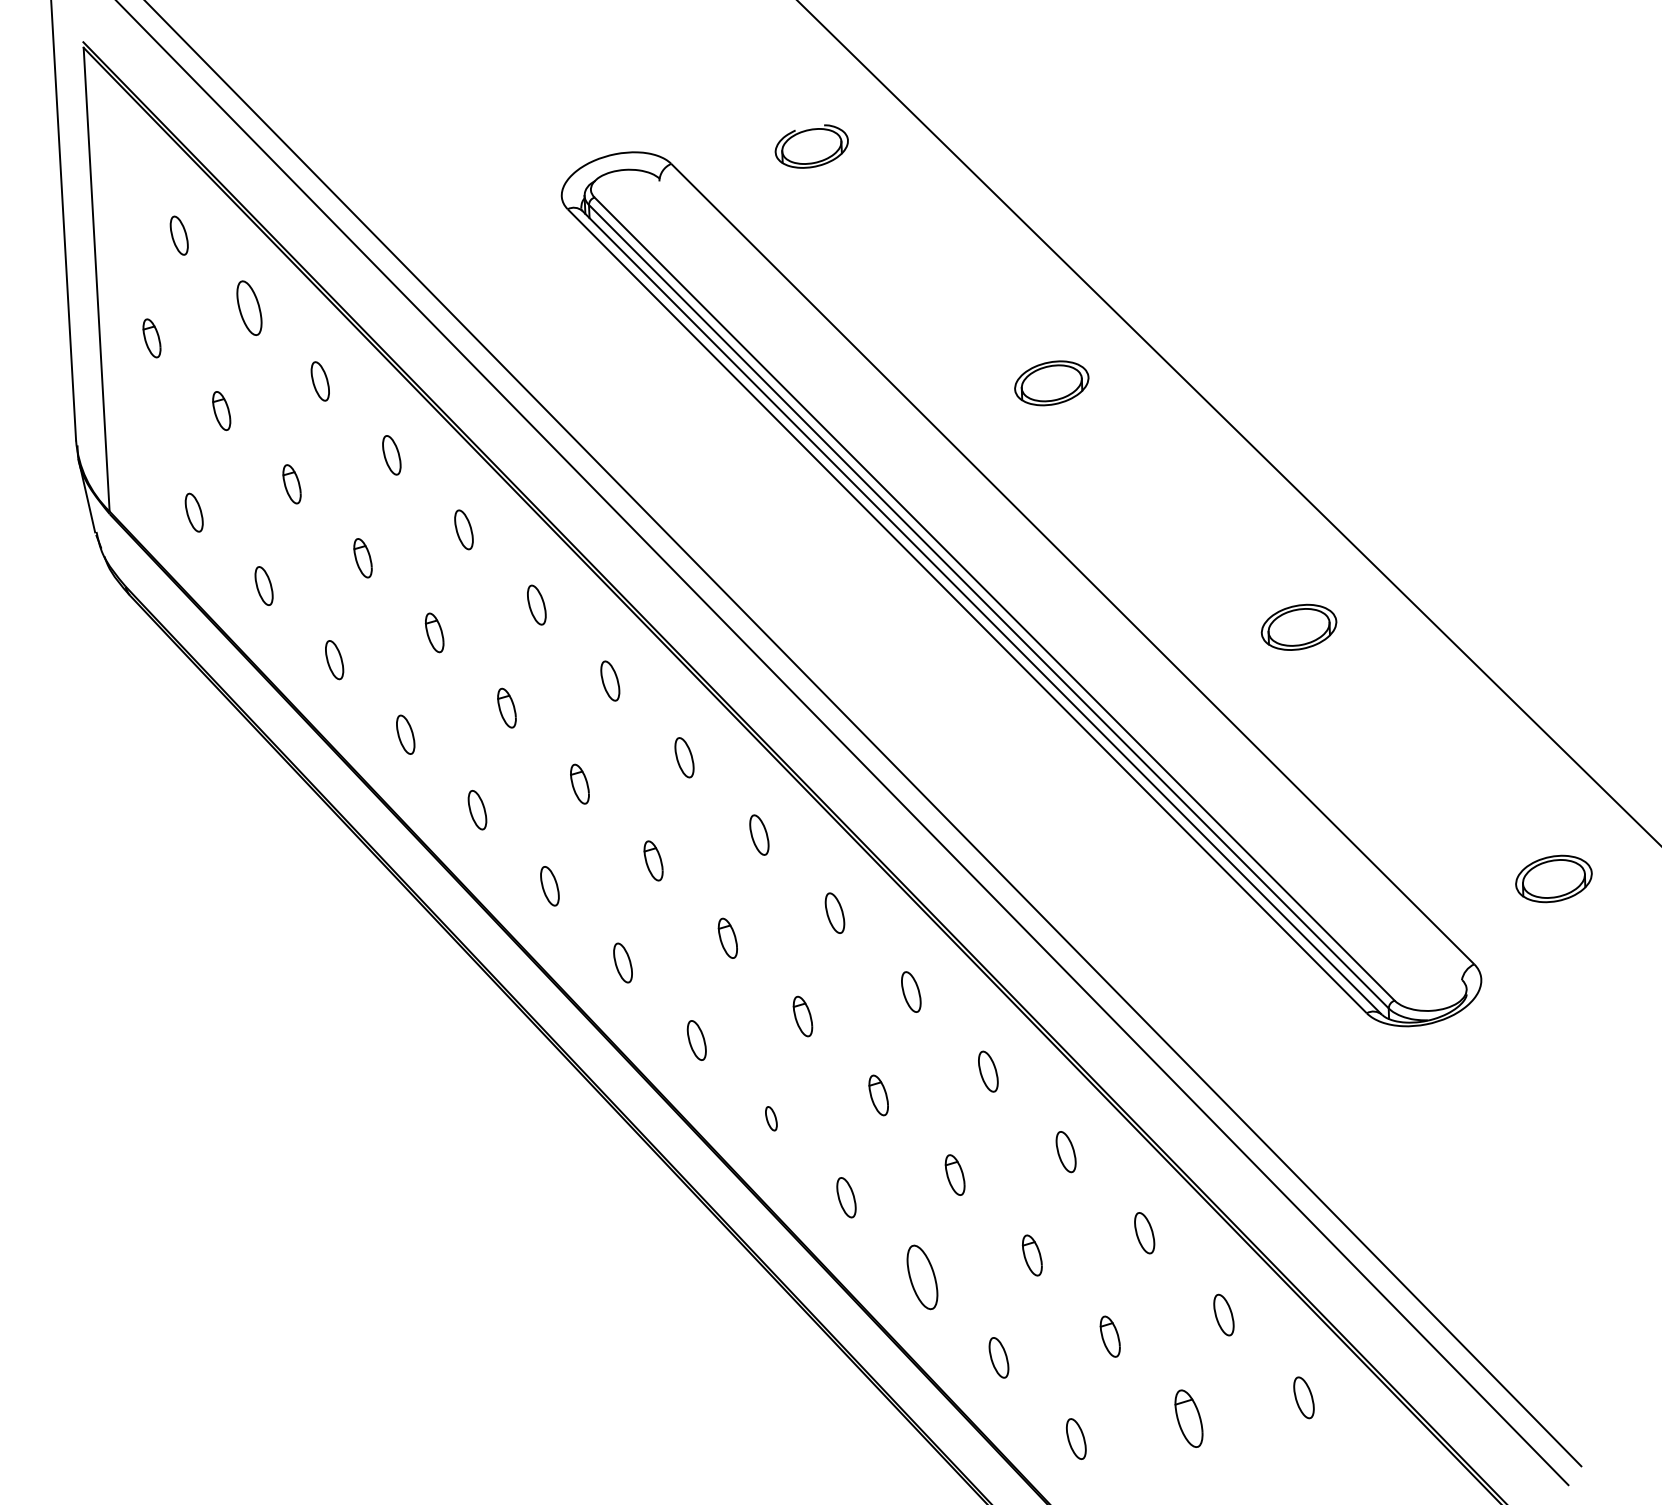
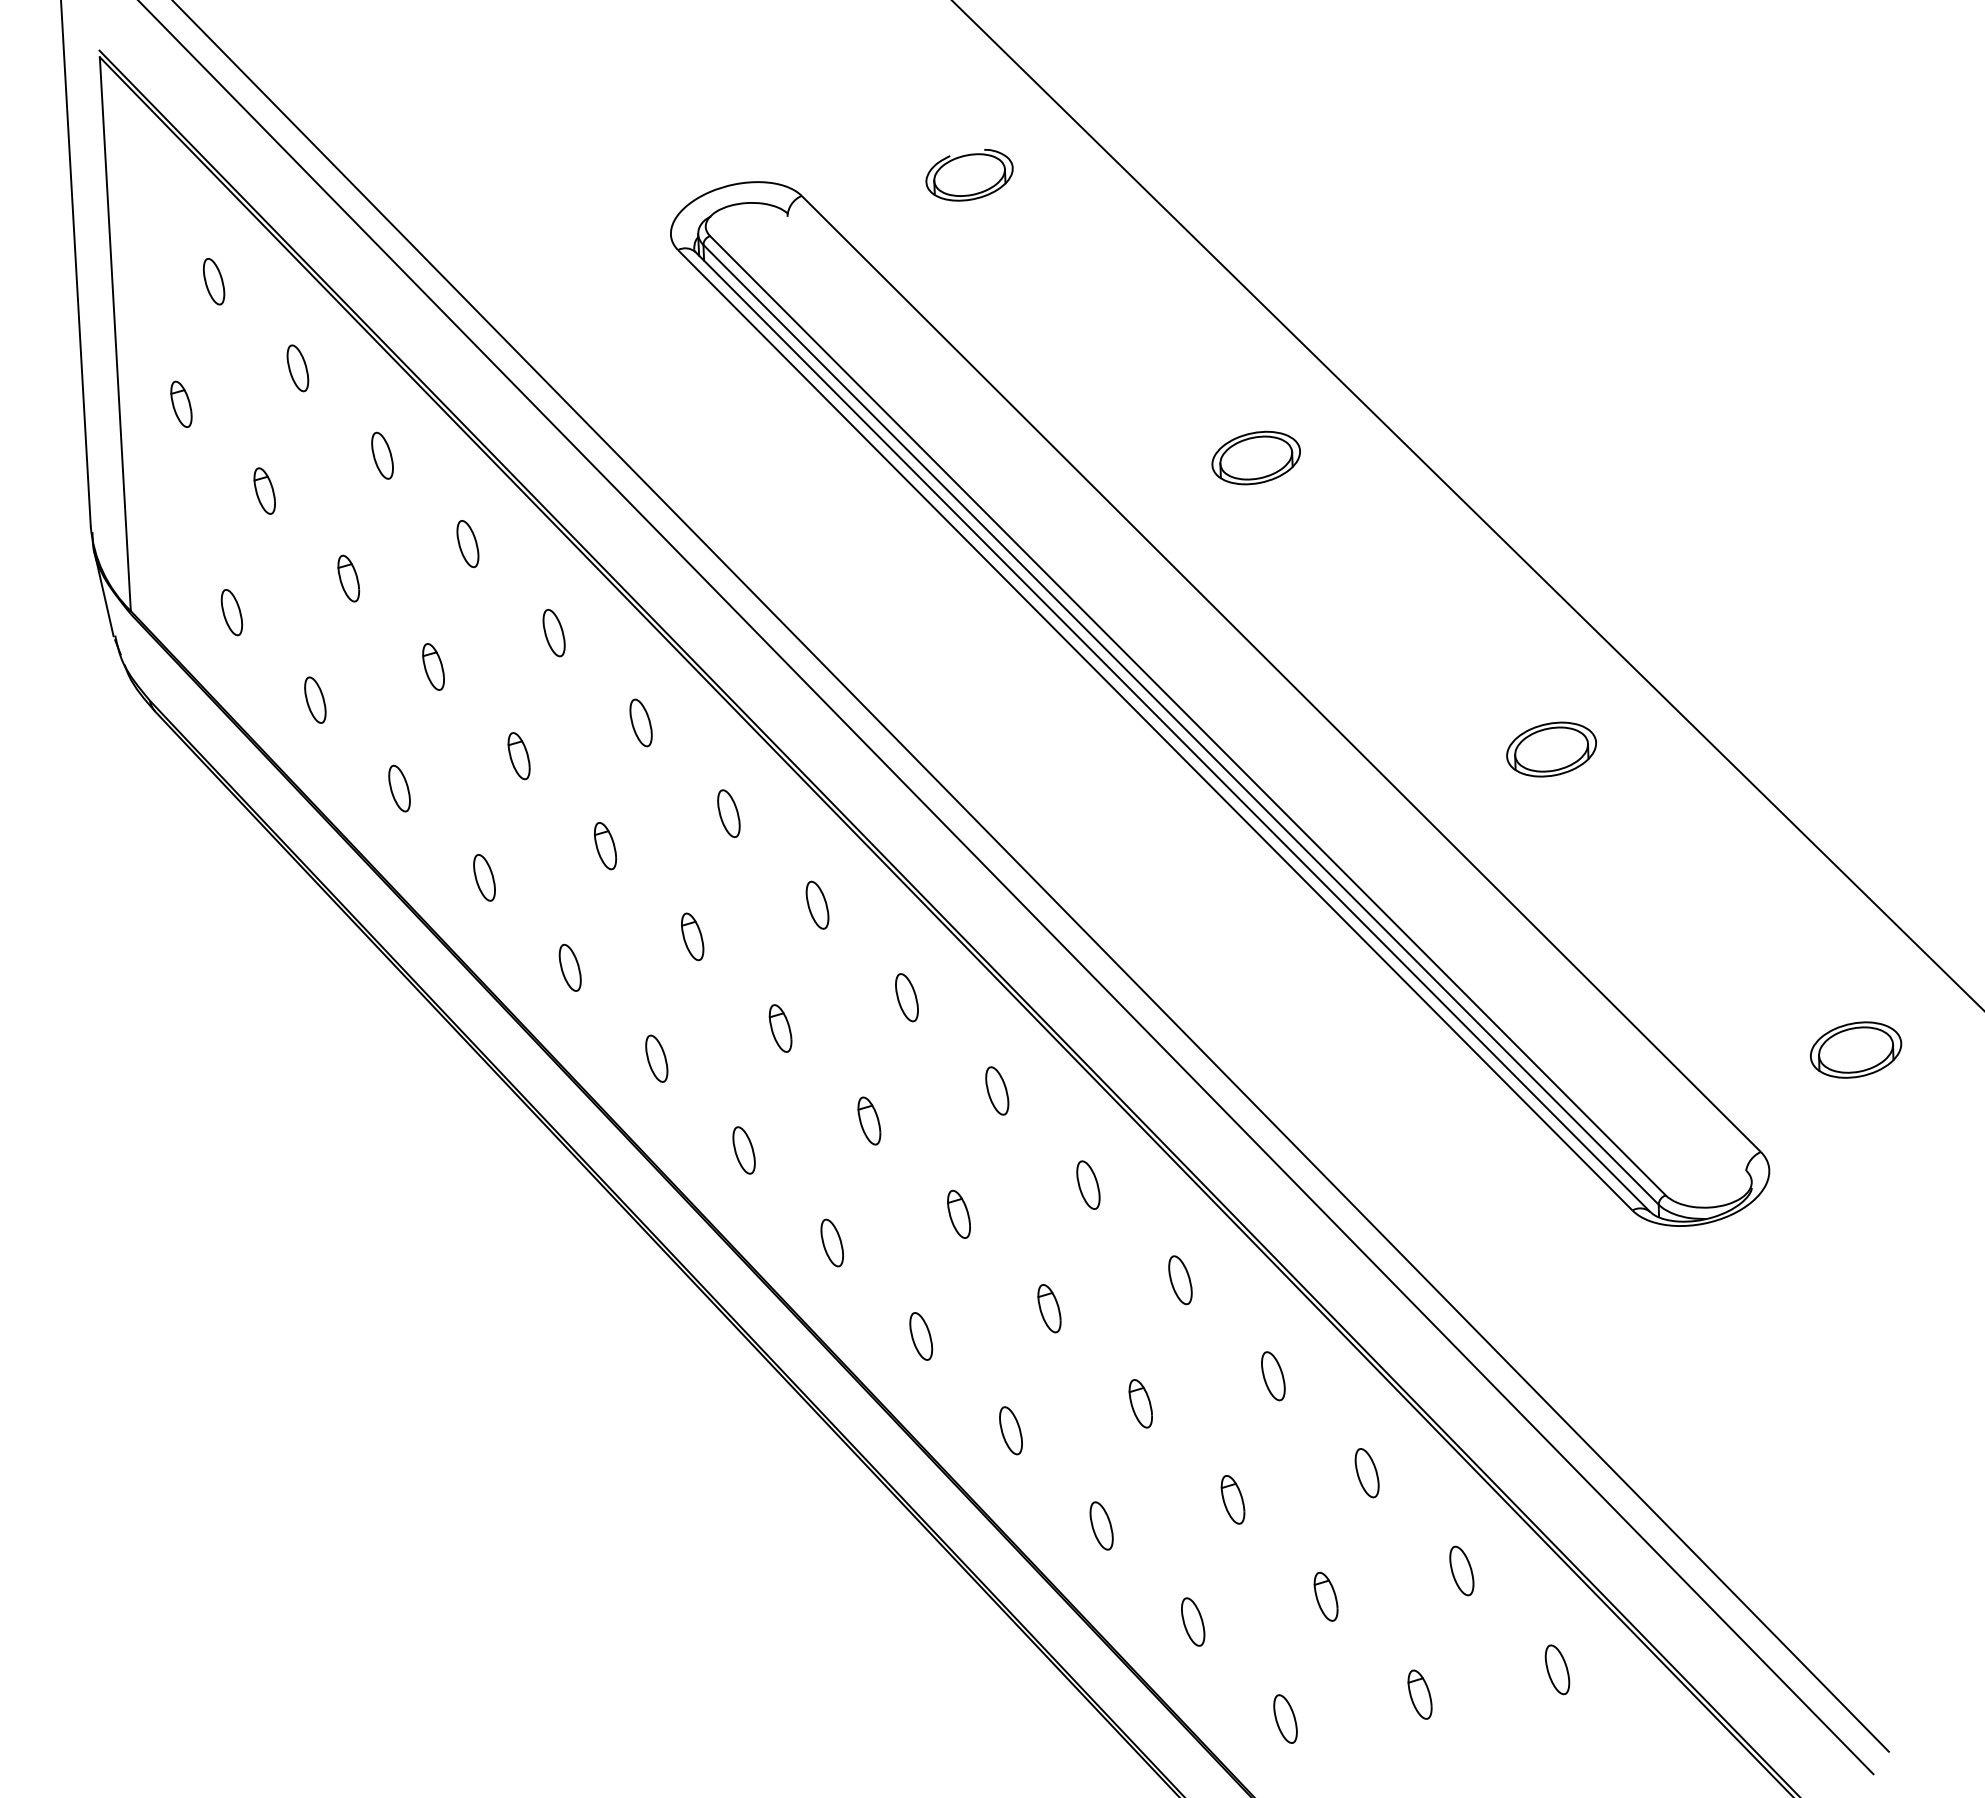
part: (249, 308) -> (297, 368), size x0.71
part: (771, 1118) -> (921, 1336), size x1.67
part: (922, 1277) -> (1101, 1525), size x0.62
part: (1188, 1418) -> (1419, 1694), size x0.71

